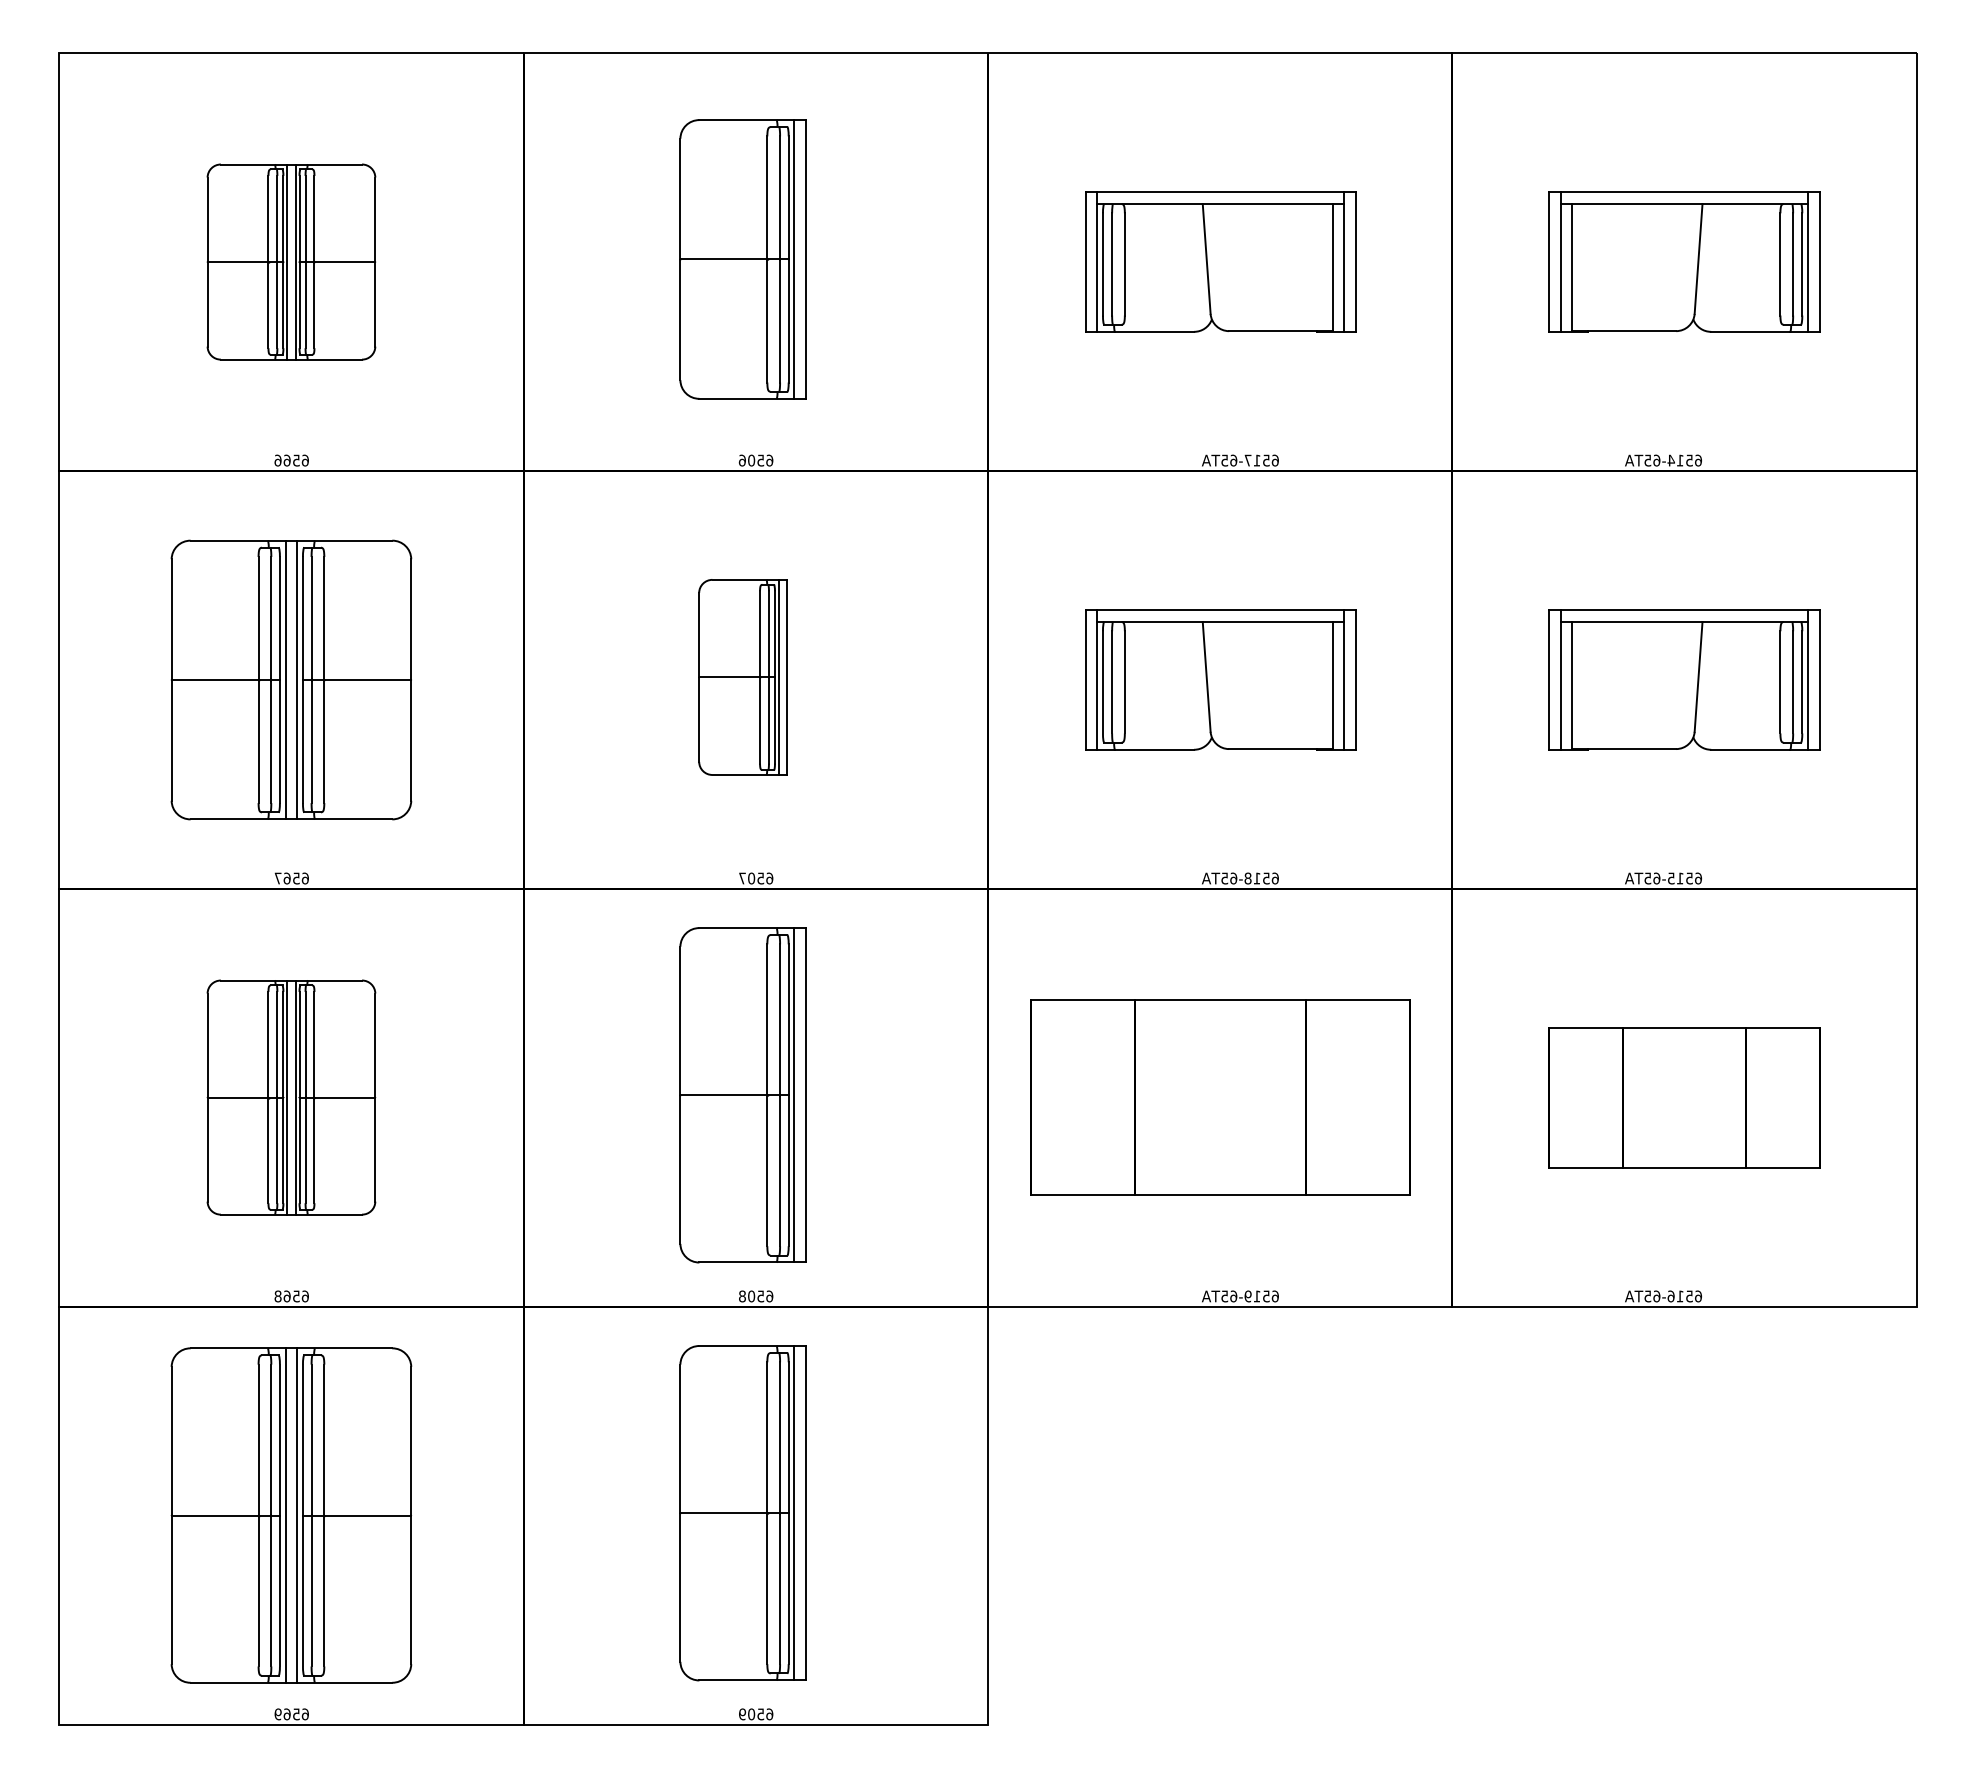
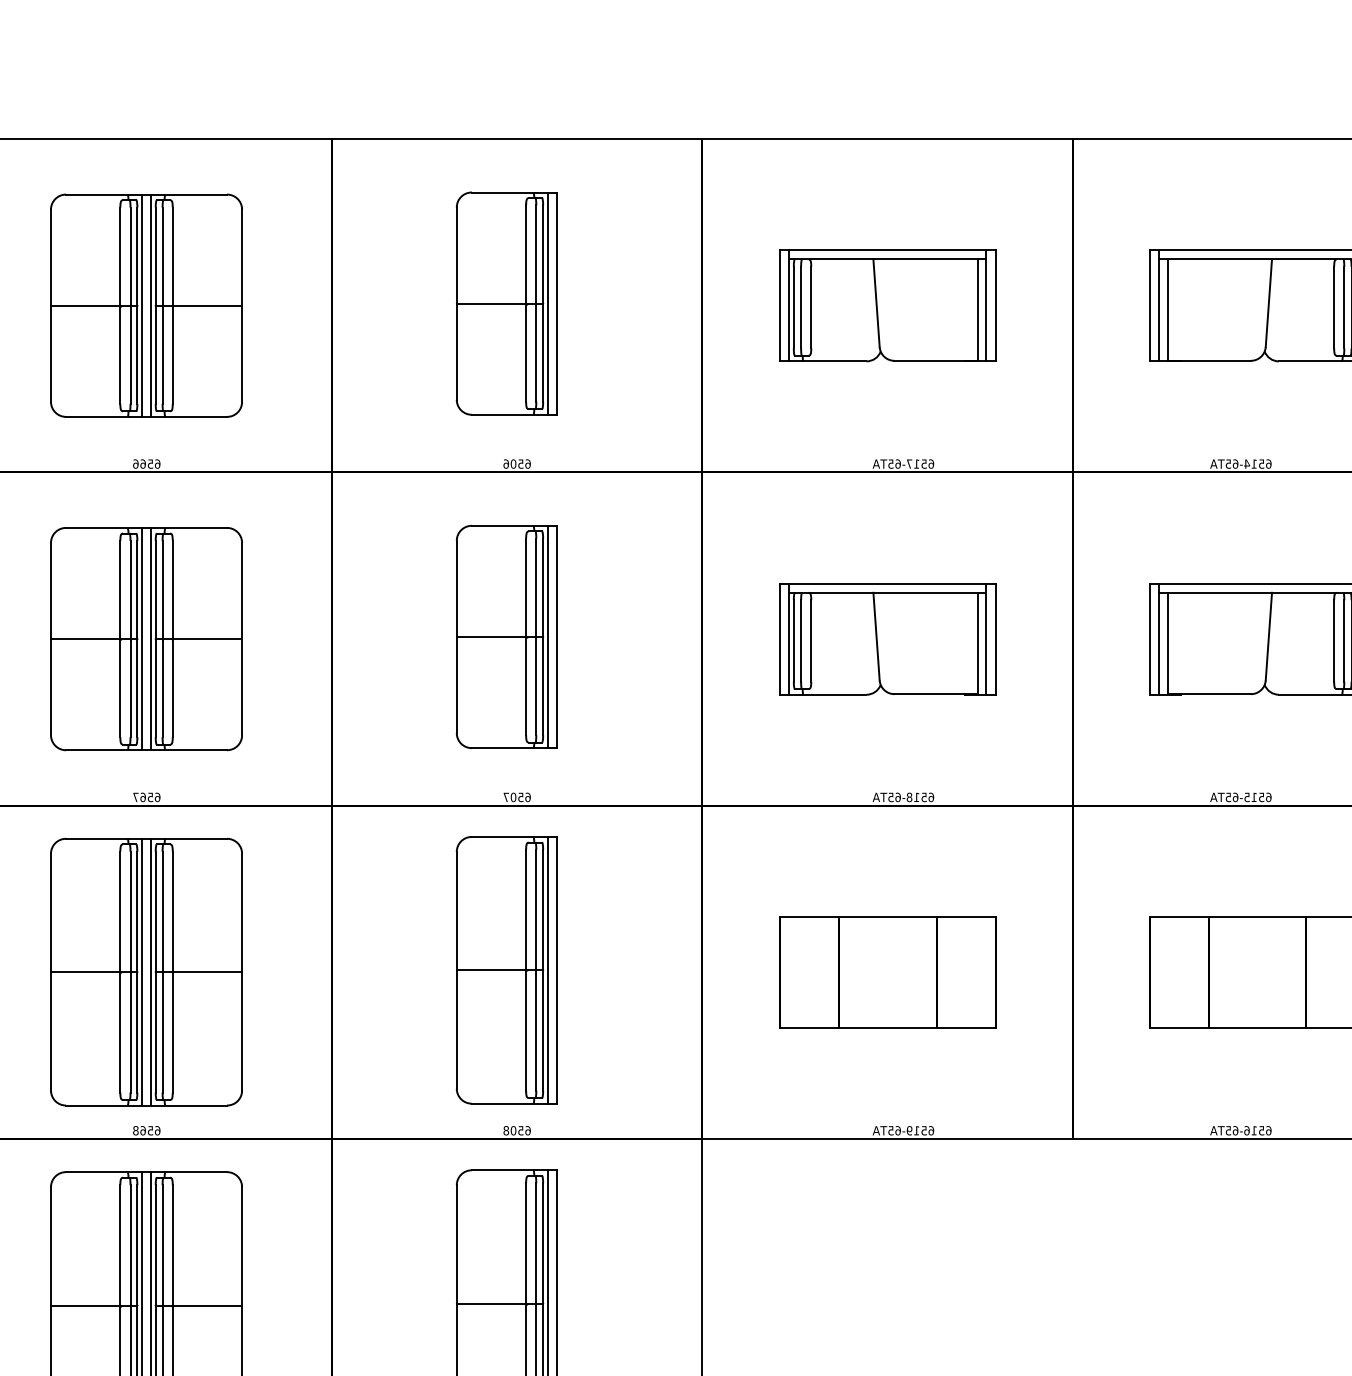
part: (291, 261) -> (146, 305), size x1.43
part: (742, 677) -> (506, 637), size x1.43
part: (291, 1097) -> (146, 972), size x1.43
part: (1220, 1097) -> (887, 972), size x0.71

